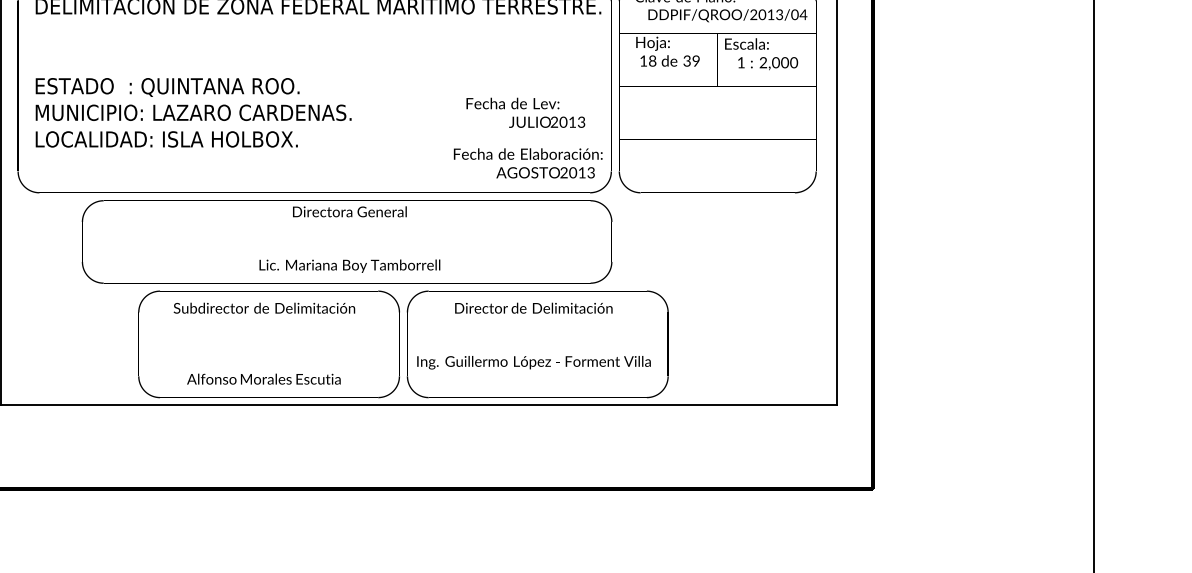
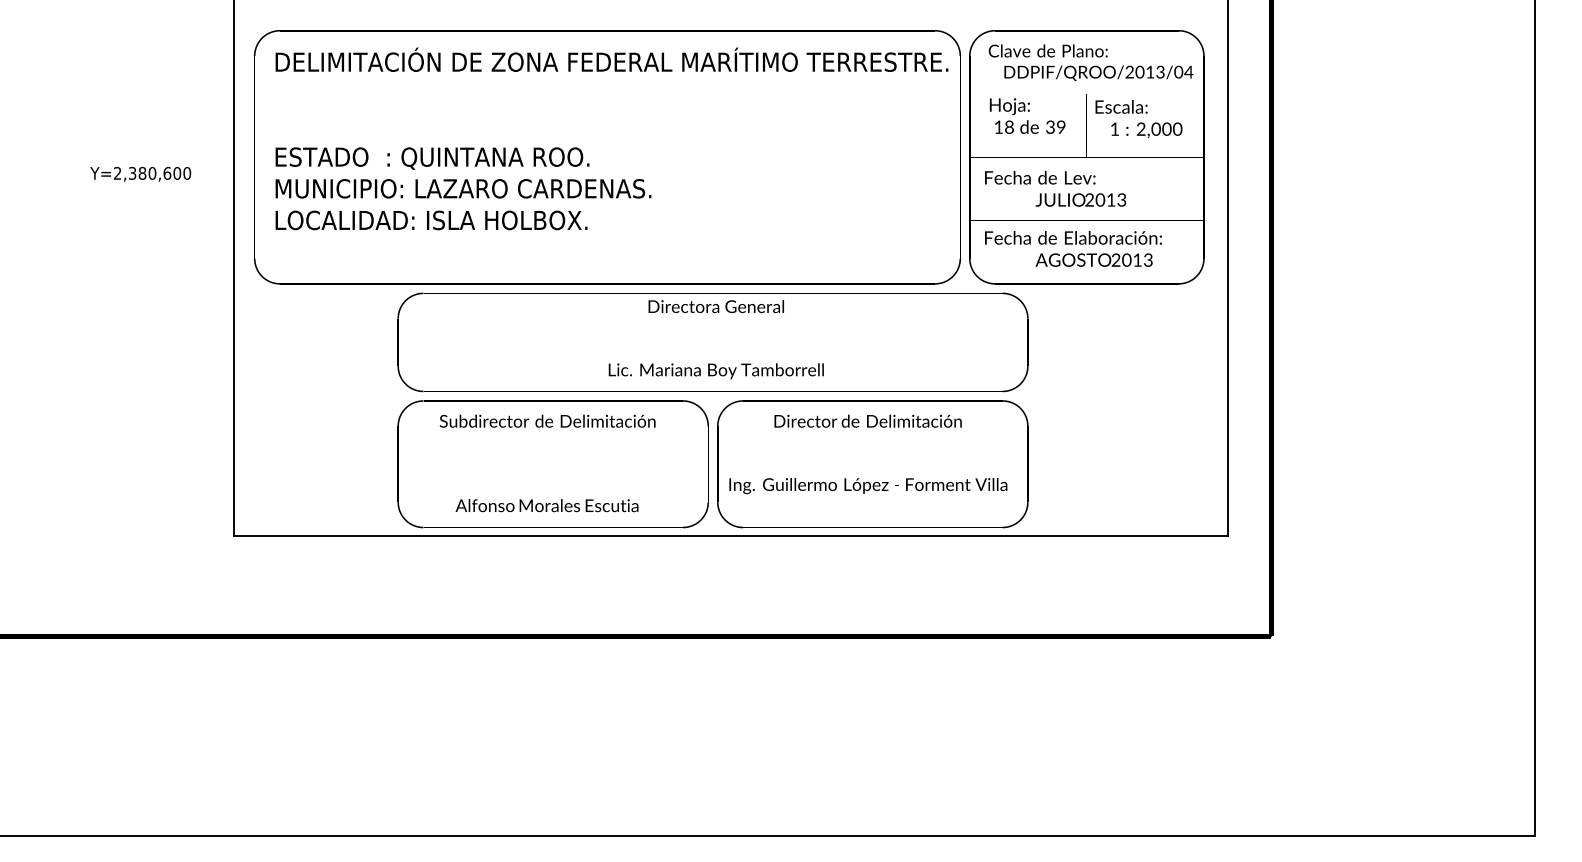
text: (525, 112) -> (1055, 188), moved
text: (528, 163) -> (1073, 248), moved
text: (346, 242) -> (712, 342), moved

